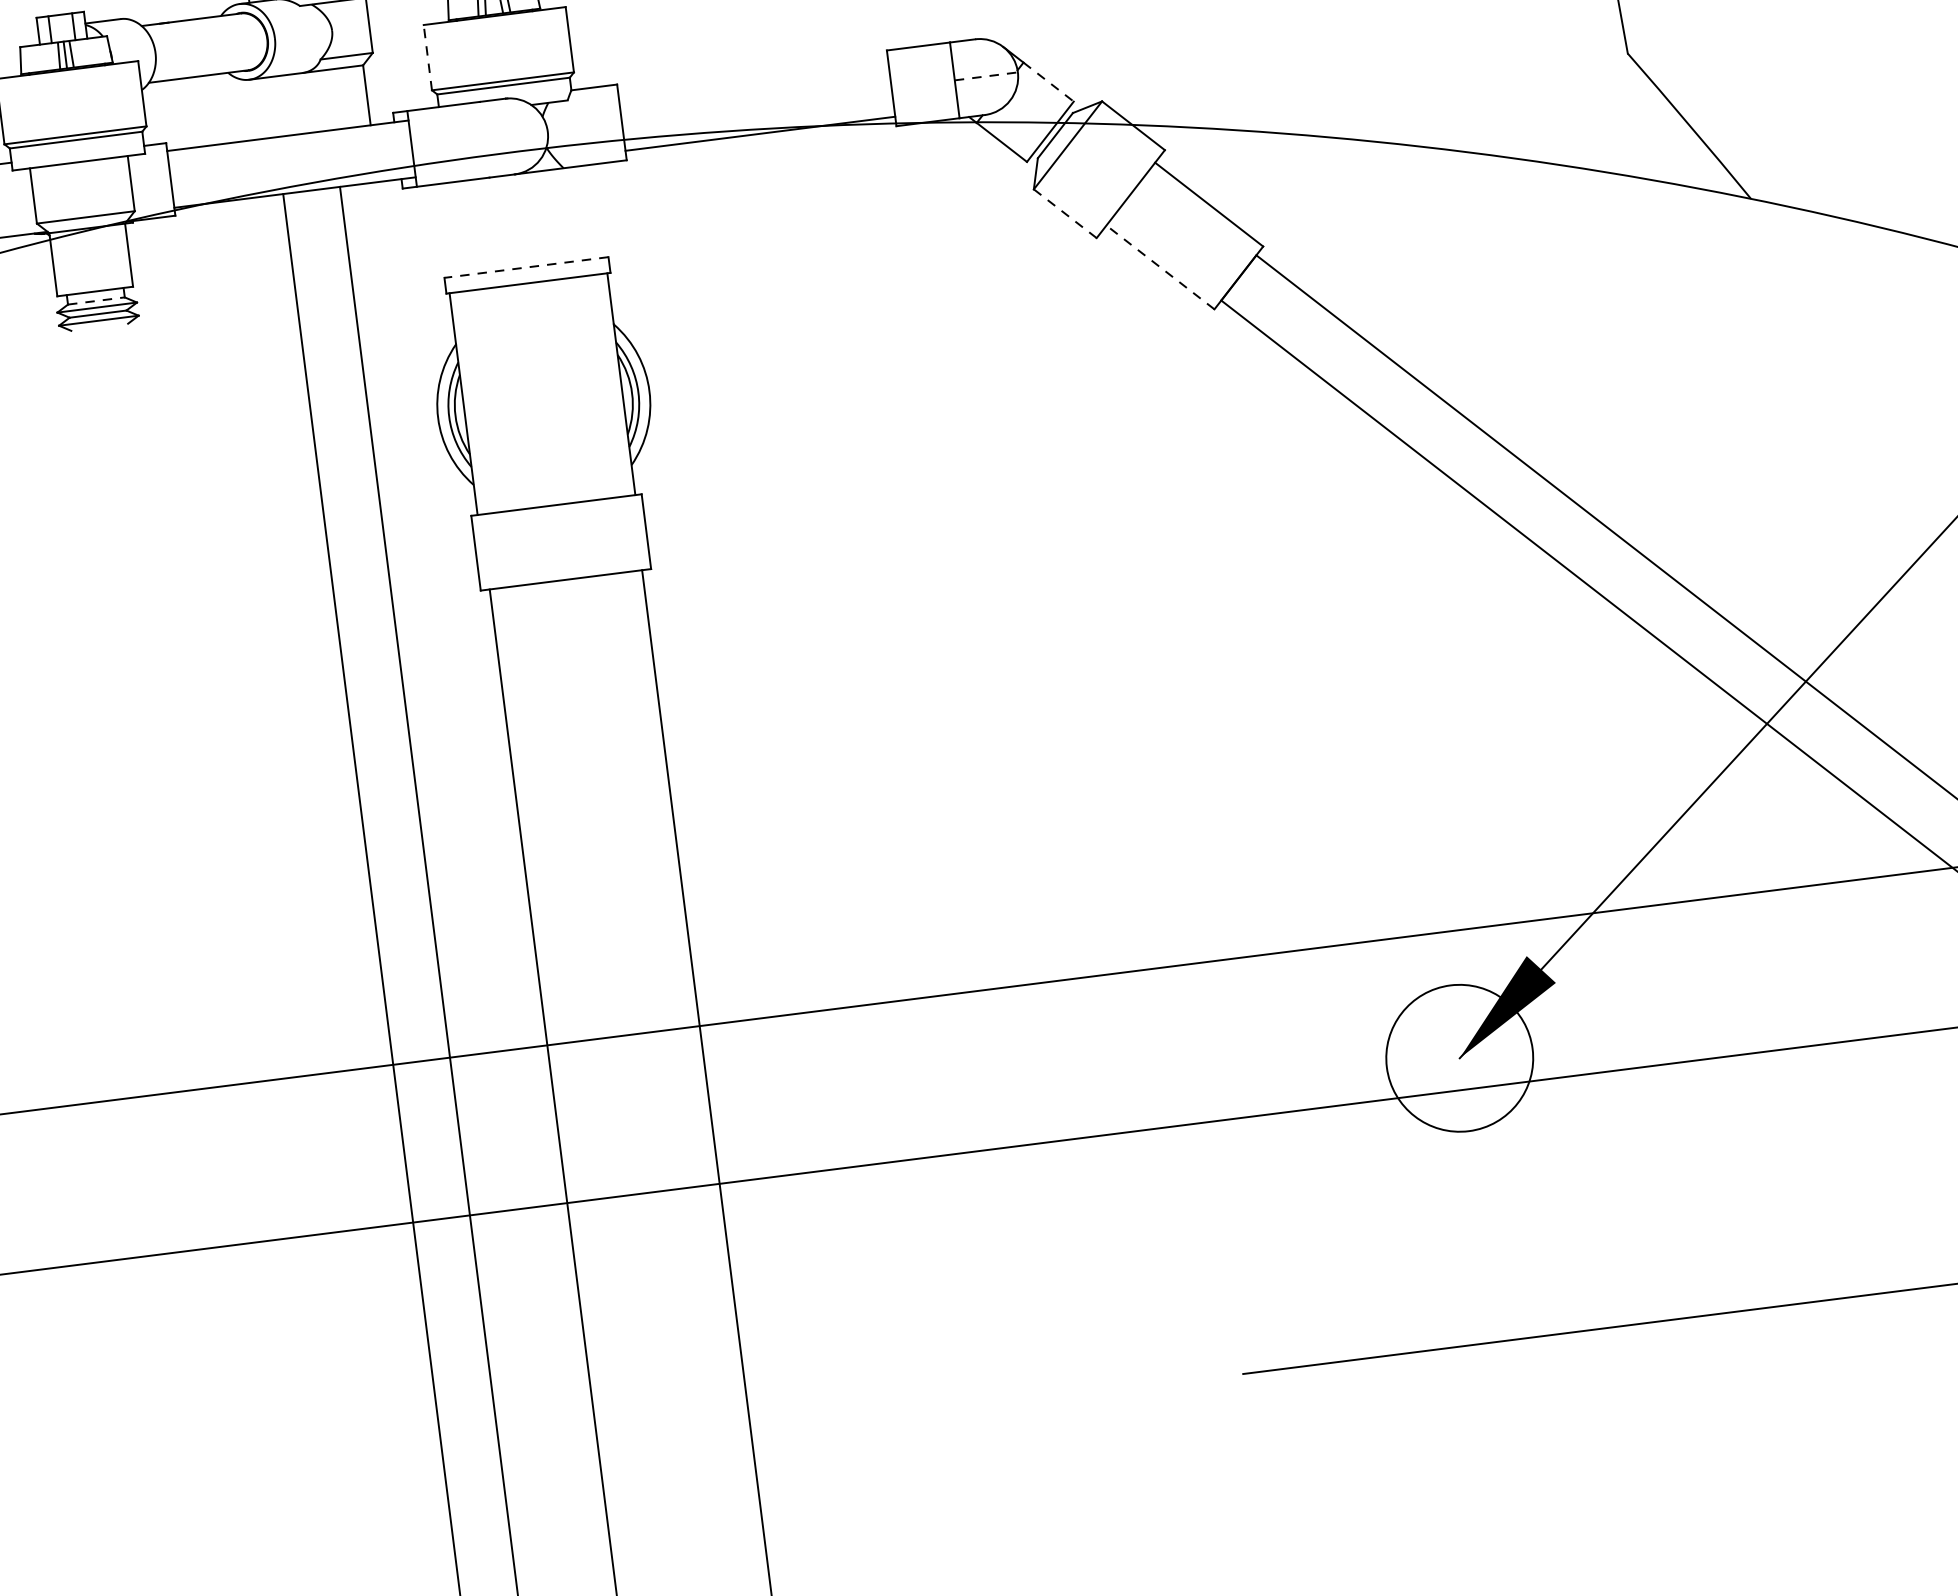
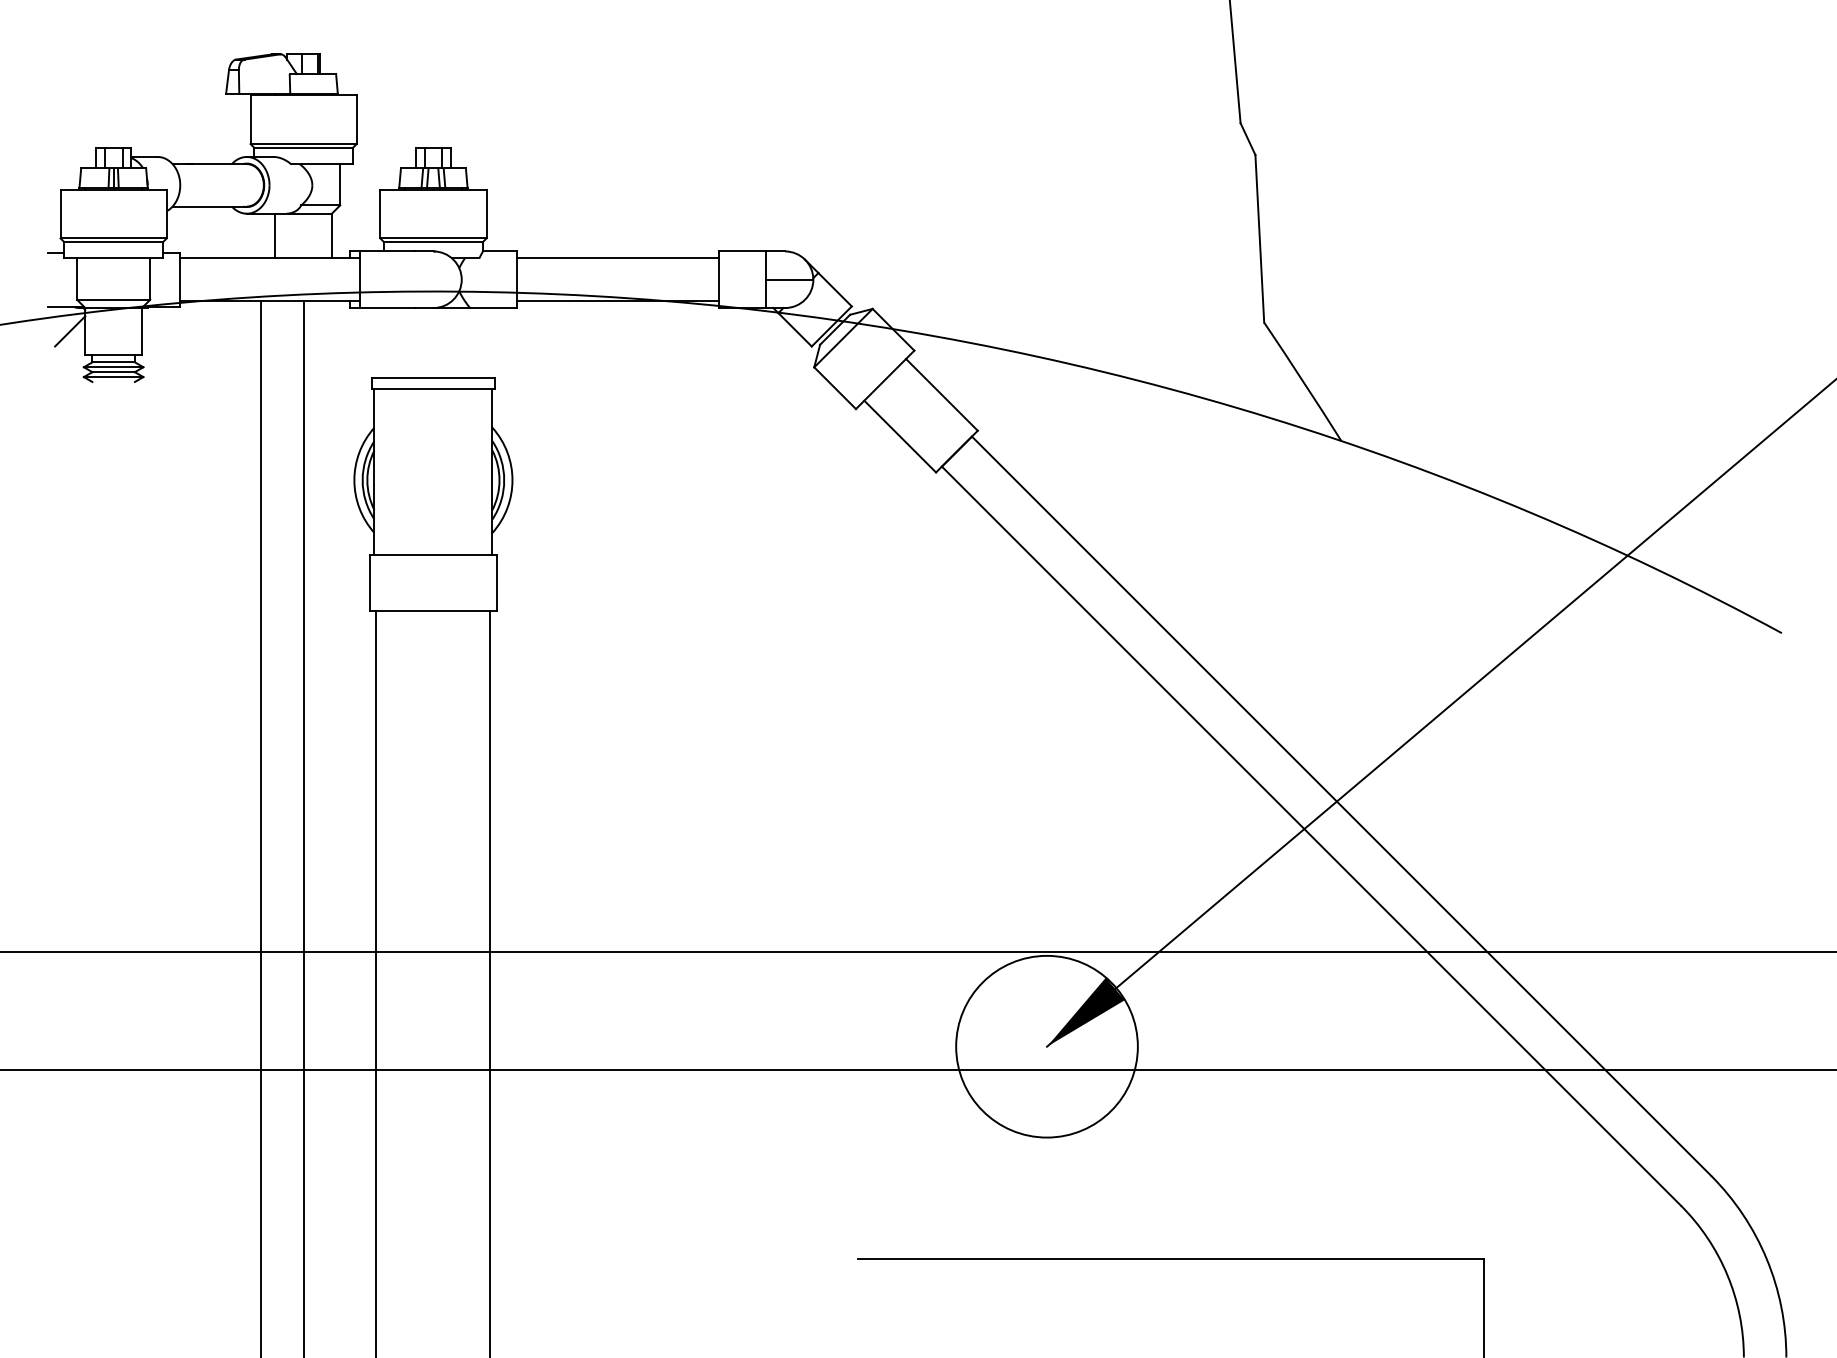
line: (427, 56) -> (380, 213), dashed -> solid
line: (985, 76) -> (789, 279), dashed -> solid
line: (752, 77) -> (617, 258), added
line: (1049, 81) -> (835, 289), dashed -> solid
line: (291, 104) -> (275, 235), added
line: (1064, 212) -> (834, 387), dashed -> solid
line: (33, 267) -> (70, 331), added
line: (525, 267) -> (432, 377), dashed -> solid
line: (1160, 267) -> (900, 436), dashed -> solid
line: (97, 301) -> (114, 362), dashed -> solid
circle: (1459, 1058) -> (1046, 1046), size x1.67

